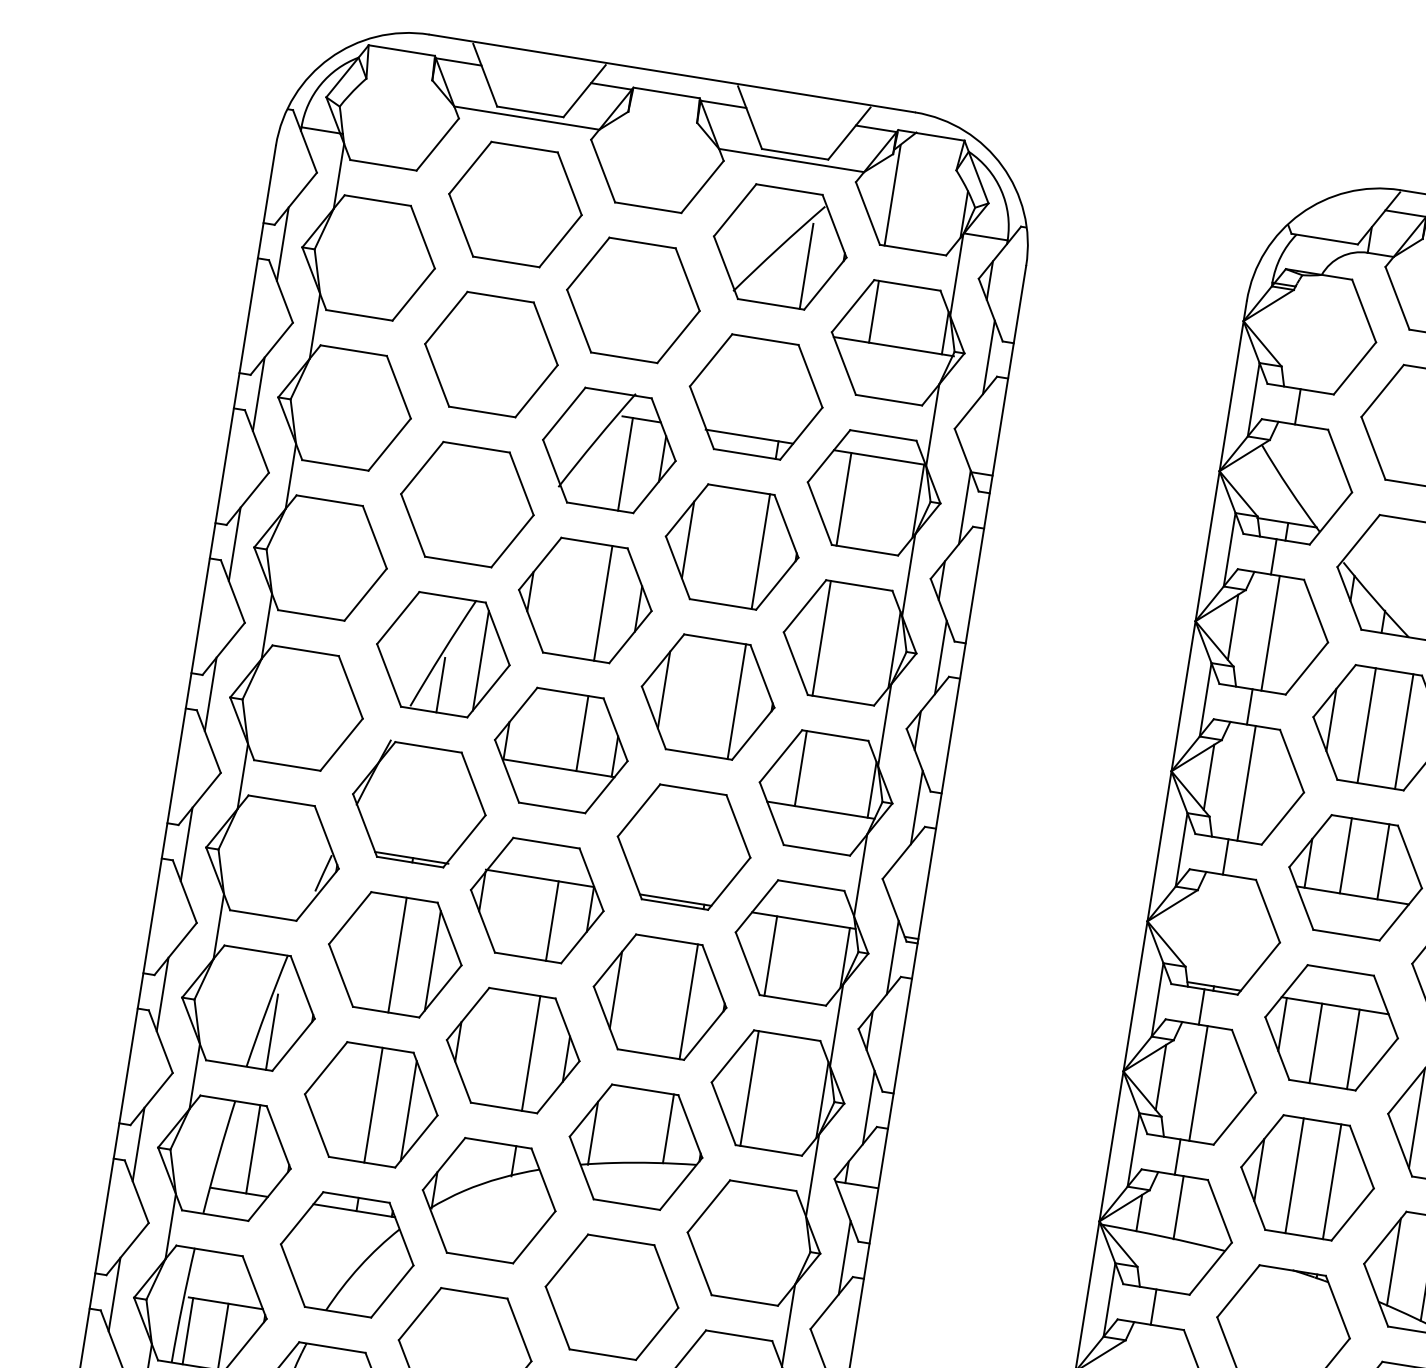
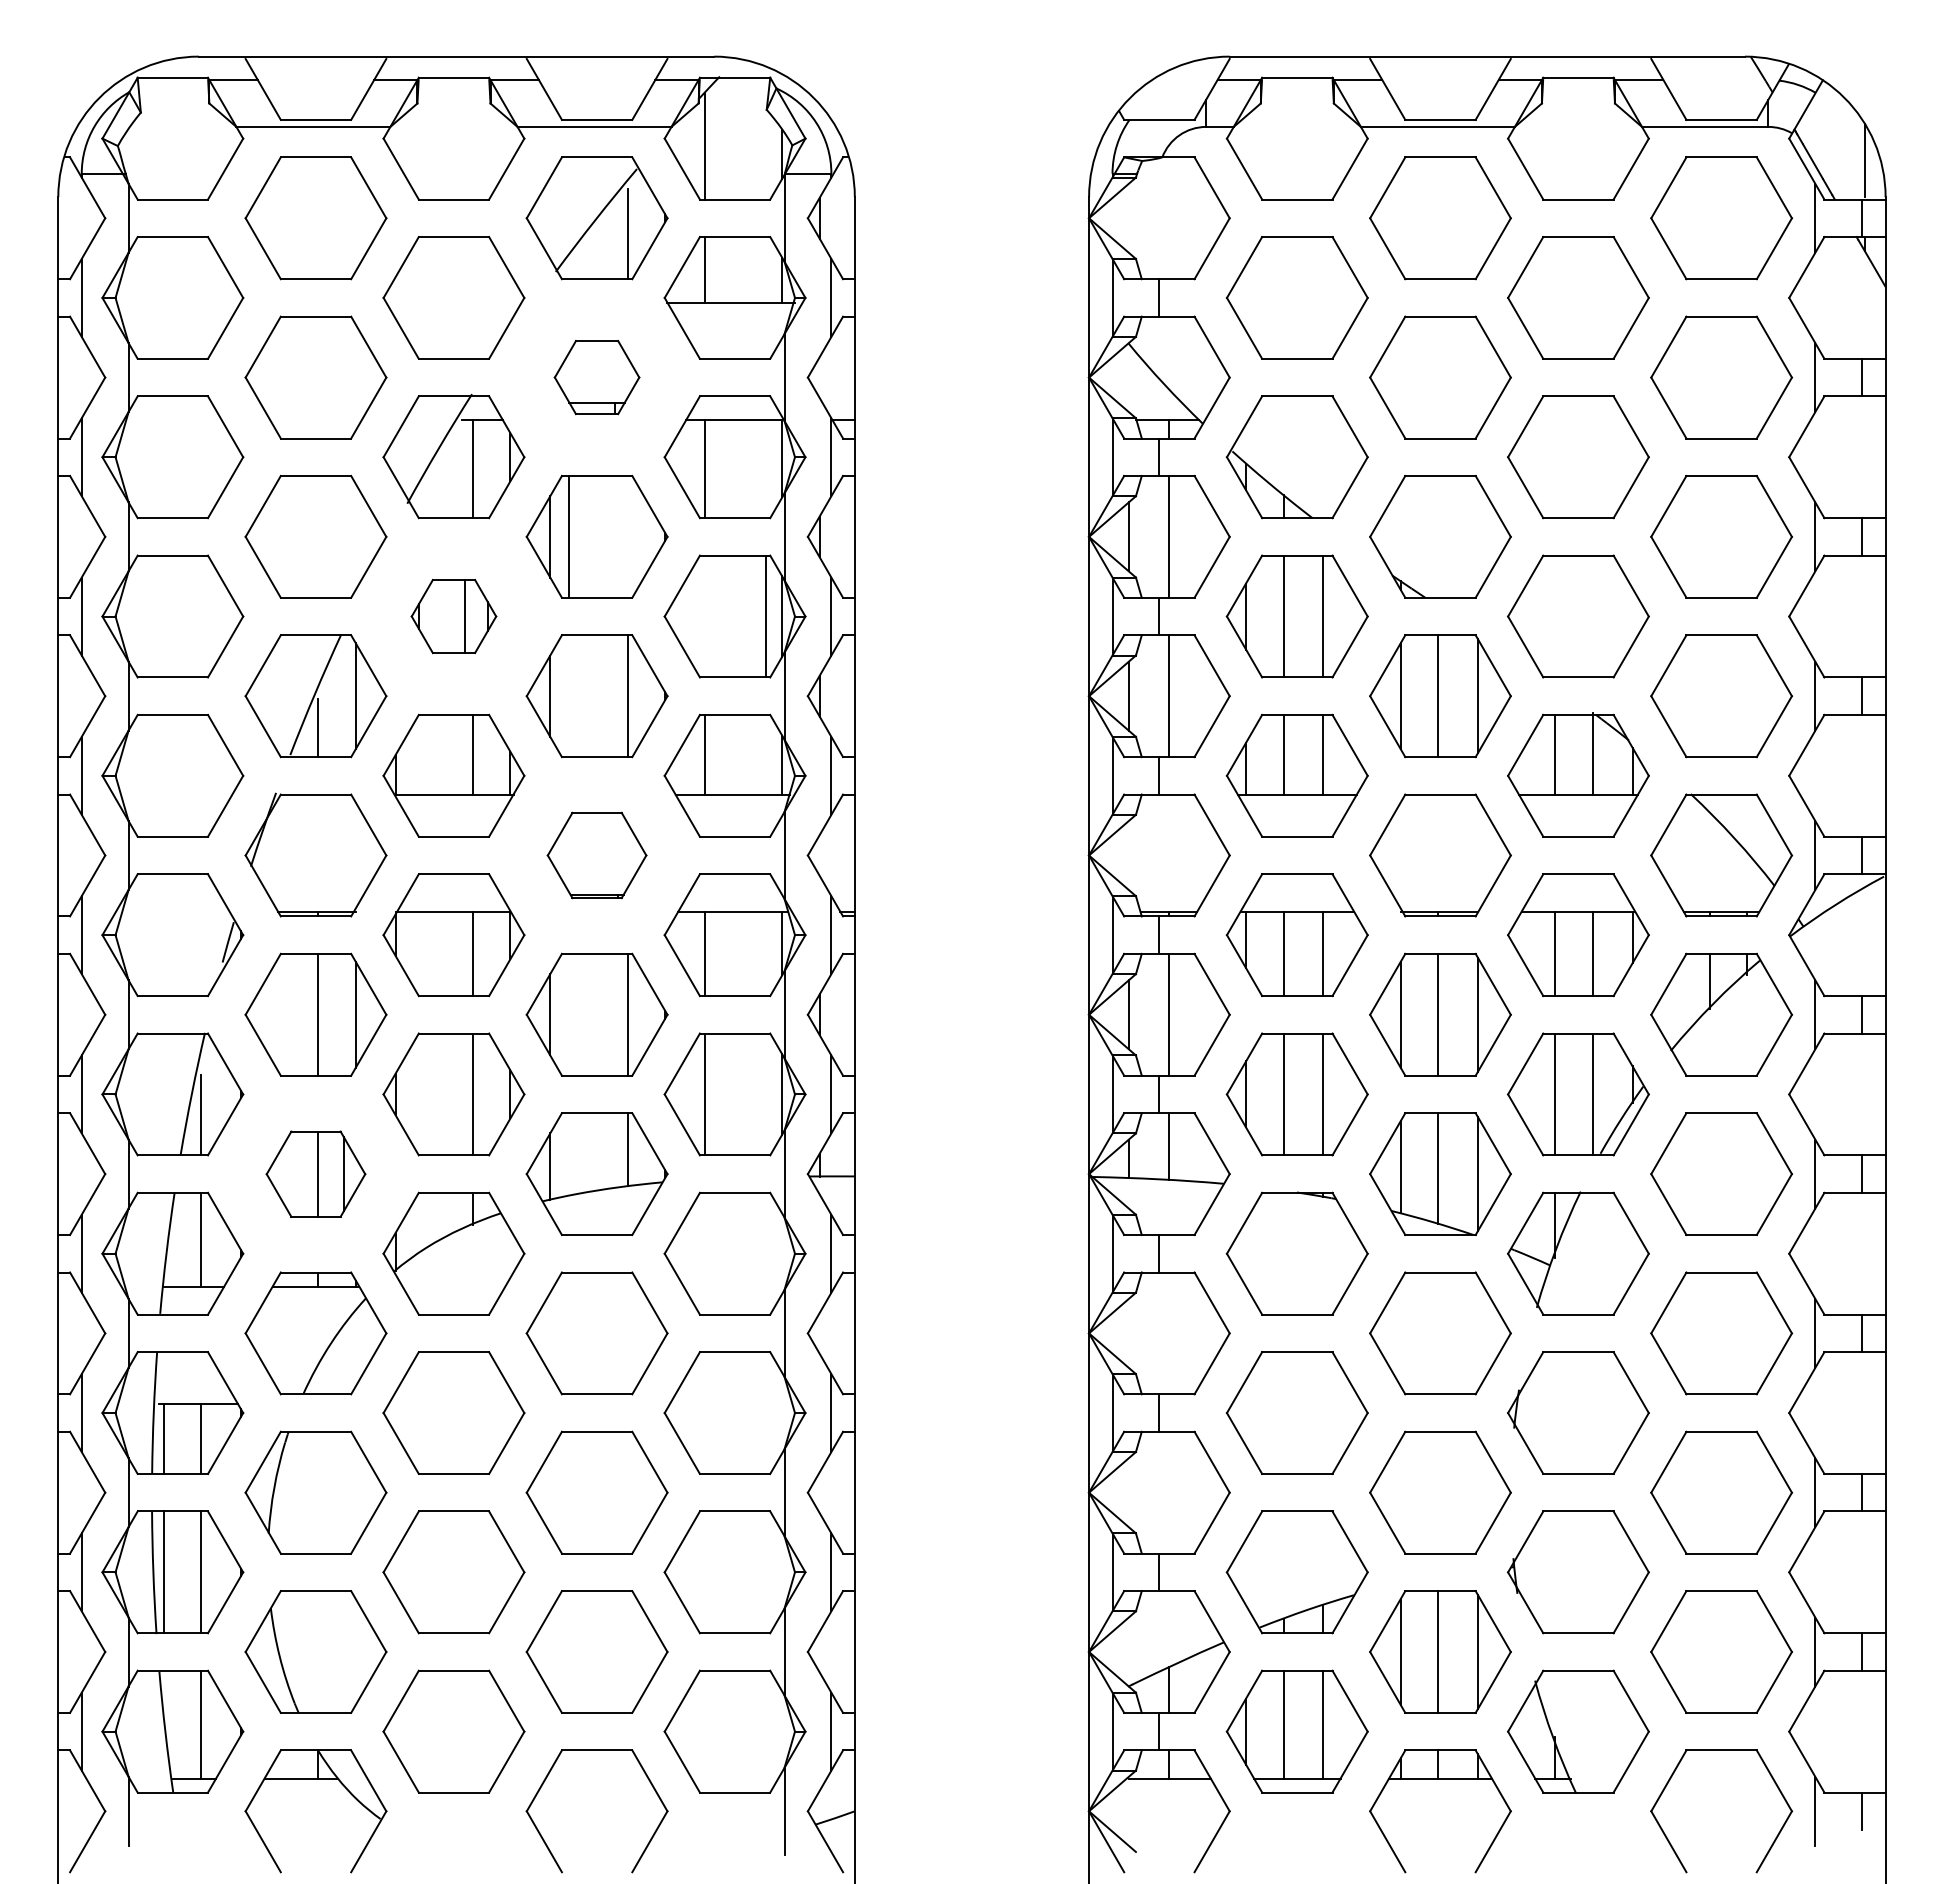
part: (755, 396) -> (596, 377), size x0.6
line: (760, 551) -> (568, 536), moved
part: (584, 600) -> (453, 616), size x0.6
line: (821, 638) -> (765, 616), moved
part: (683, 847) -> (596, 855), size x0.7
part: (370, 1105) -> (315, 1174), size x0.7

